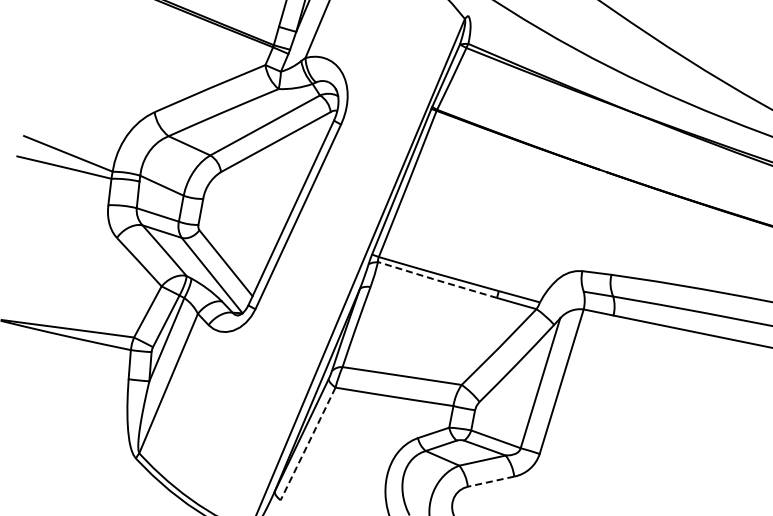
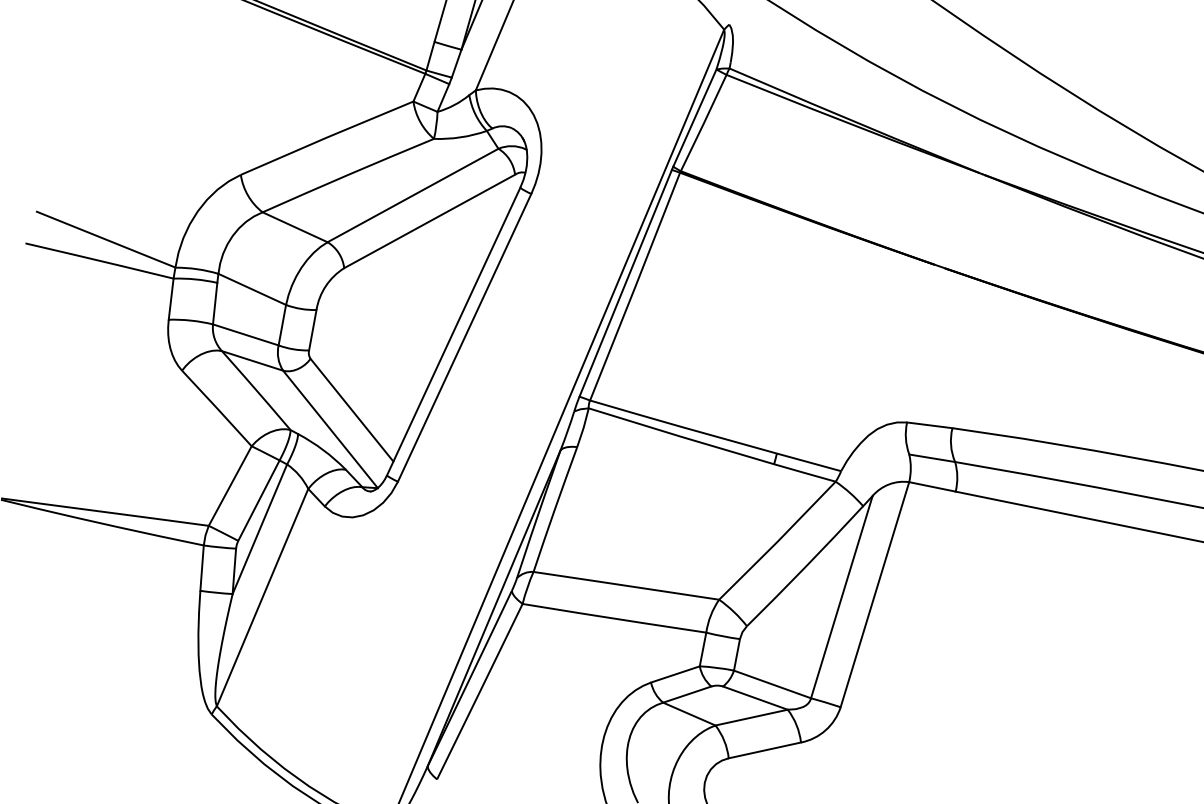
line: (436, 280) -> (679, 437), dashed -> solid
line: (308, 444) -> (480, 692), dashed -> solid
line: (491, 481) -> (765, 750), dashed -> solid

